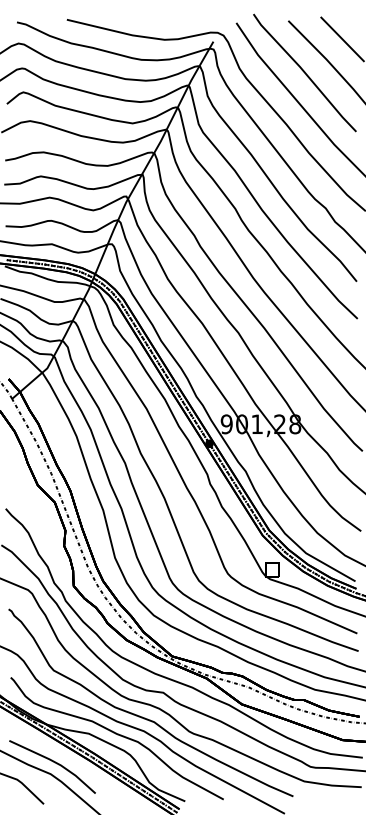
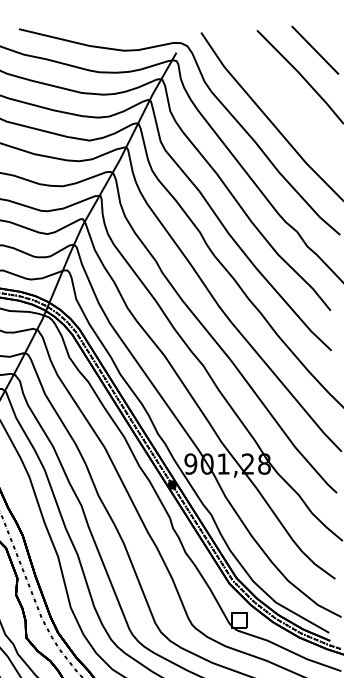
line: (304, 72) -> (274, 85), removed

